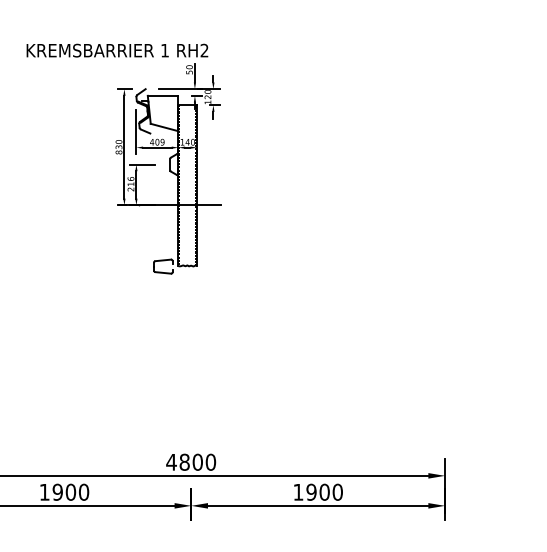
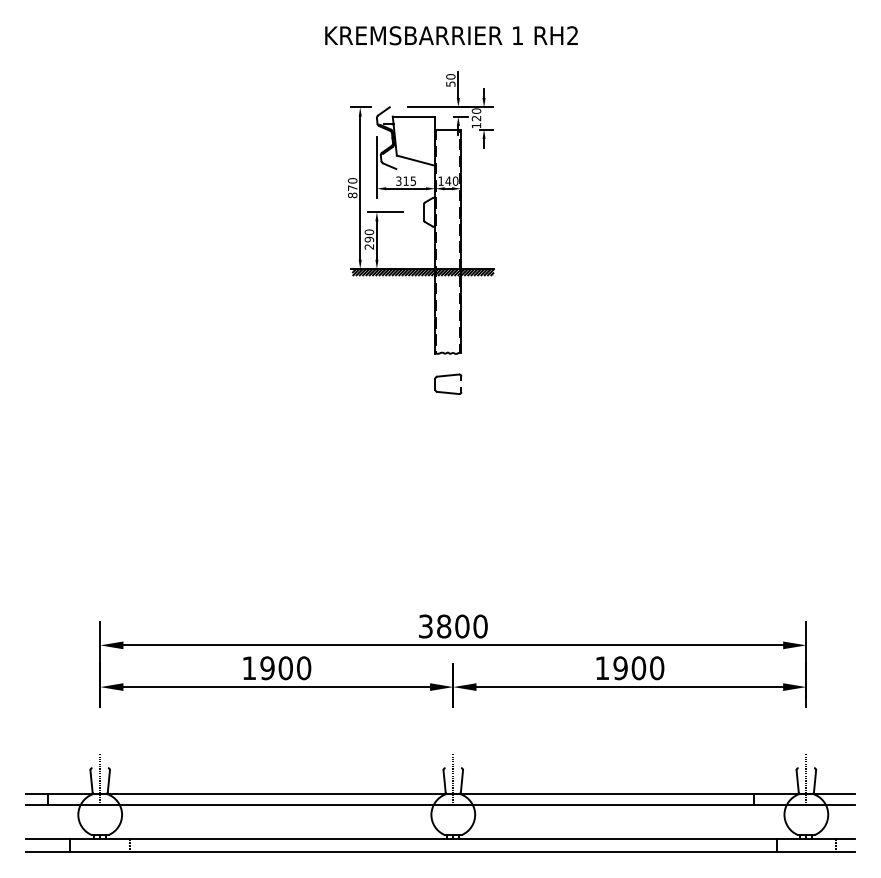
text: (117, 50) -> (451, 35), moved
text: (156, 141) -> (405, 180), 409 -> 315
text: (118, 146) -> (352, 187), 830 -> 870
text: (131, 181) -> (369, 235), 216 -> 290
hatch: (169, 207) -> (423, 271), added
part: (163, 261) -> (448, 376), moved
text: (171, 462) -> (425, 626), 4800 -> 3800

